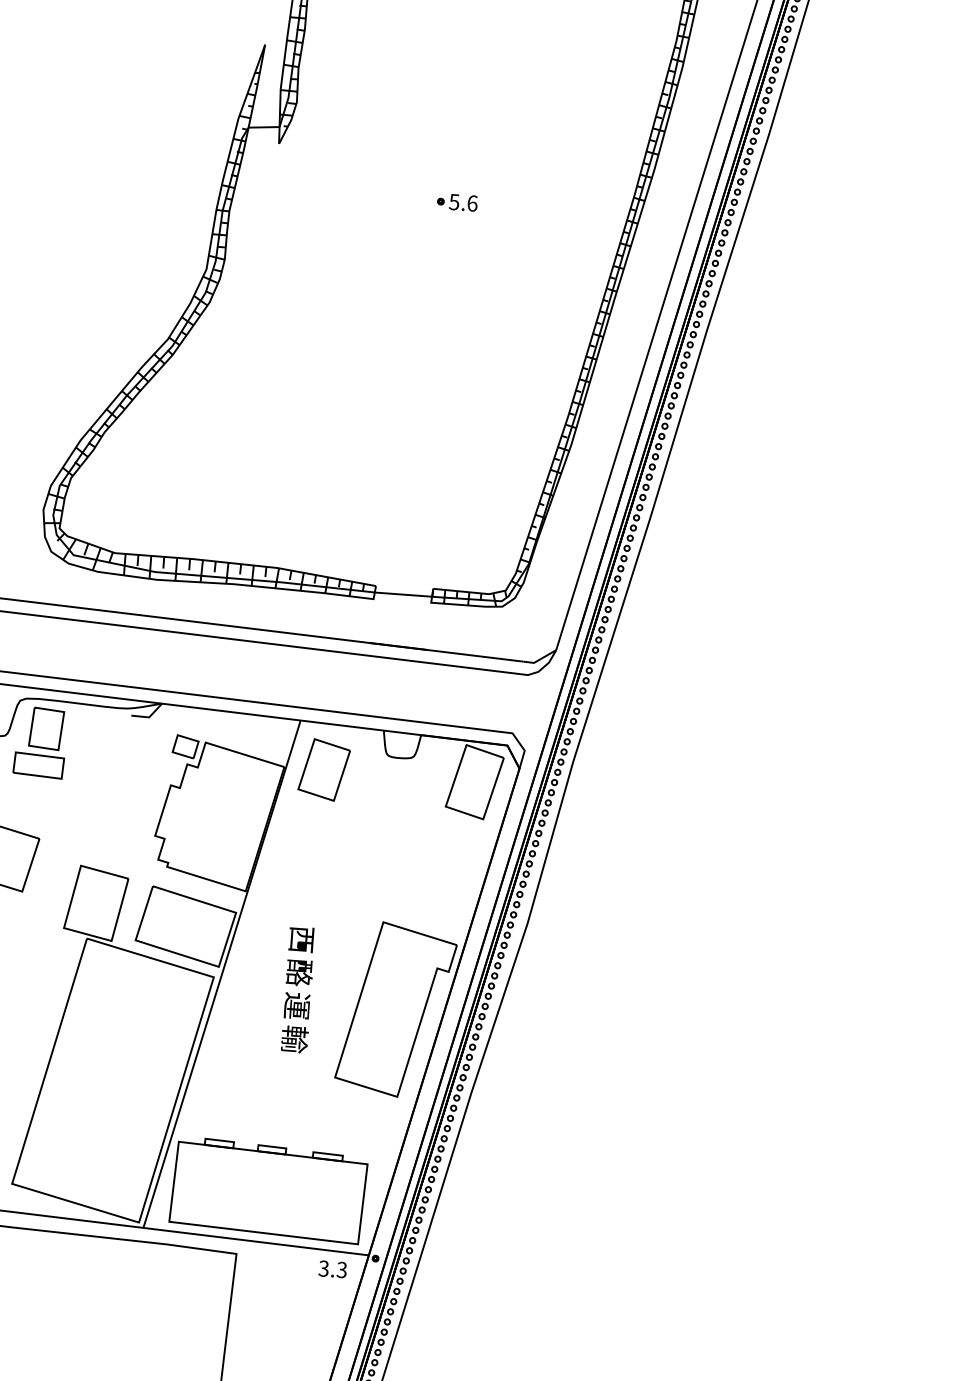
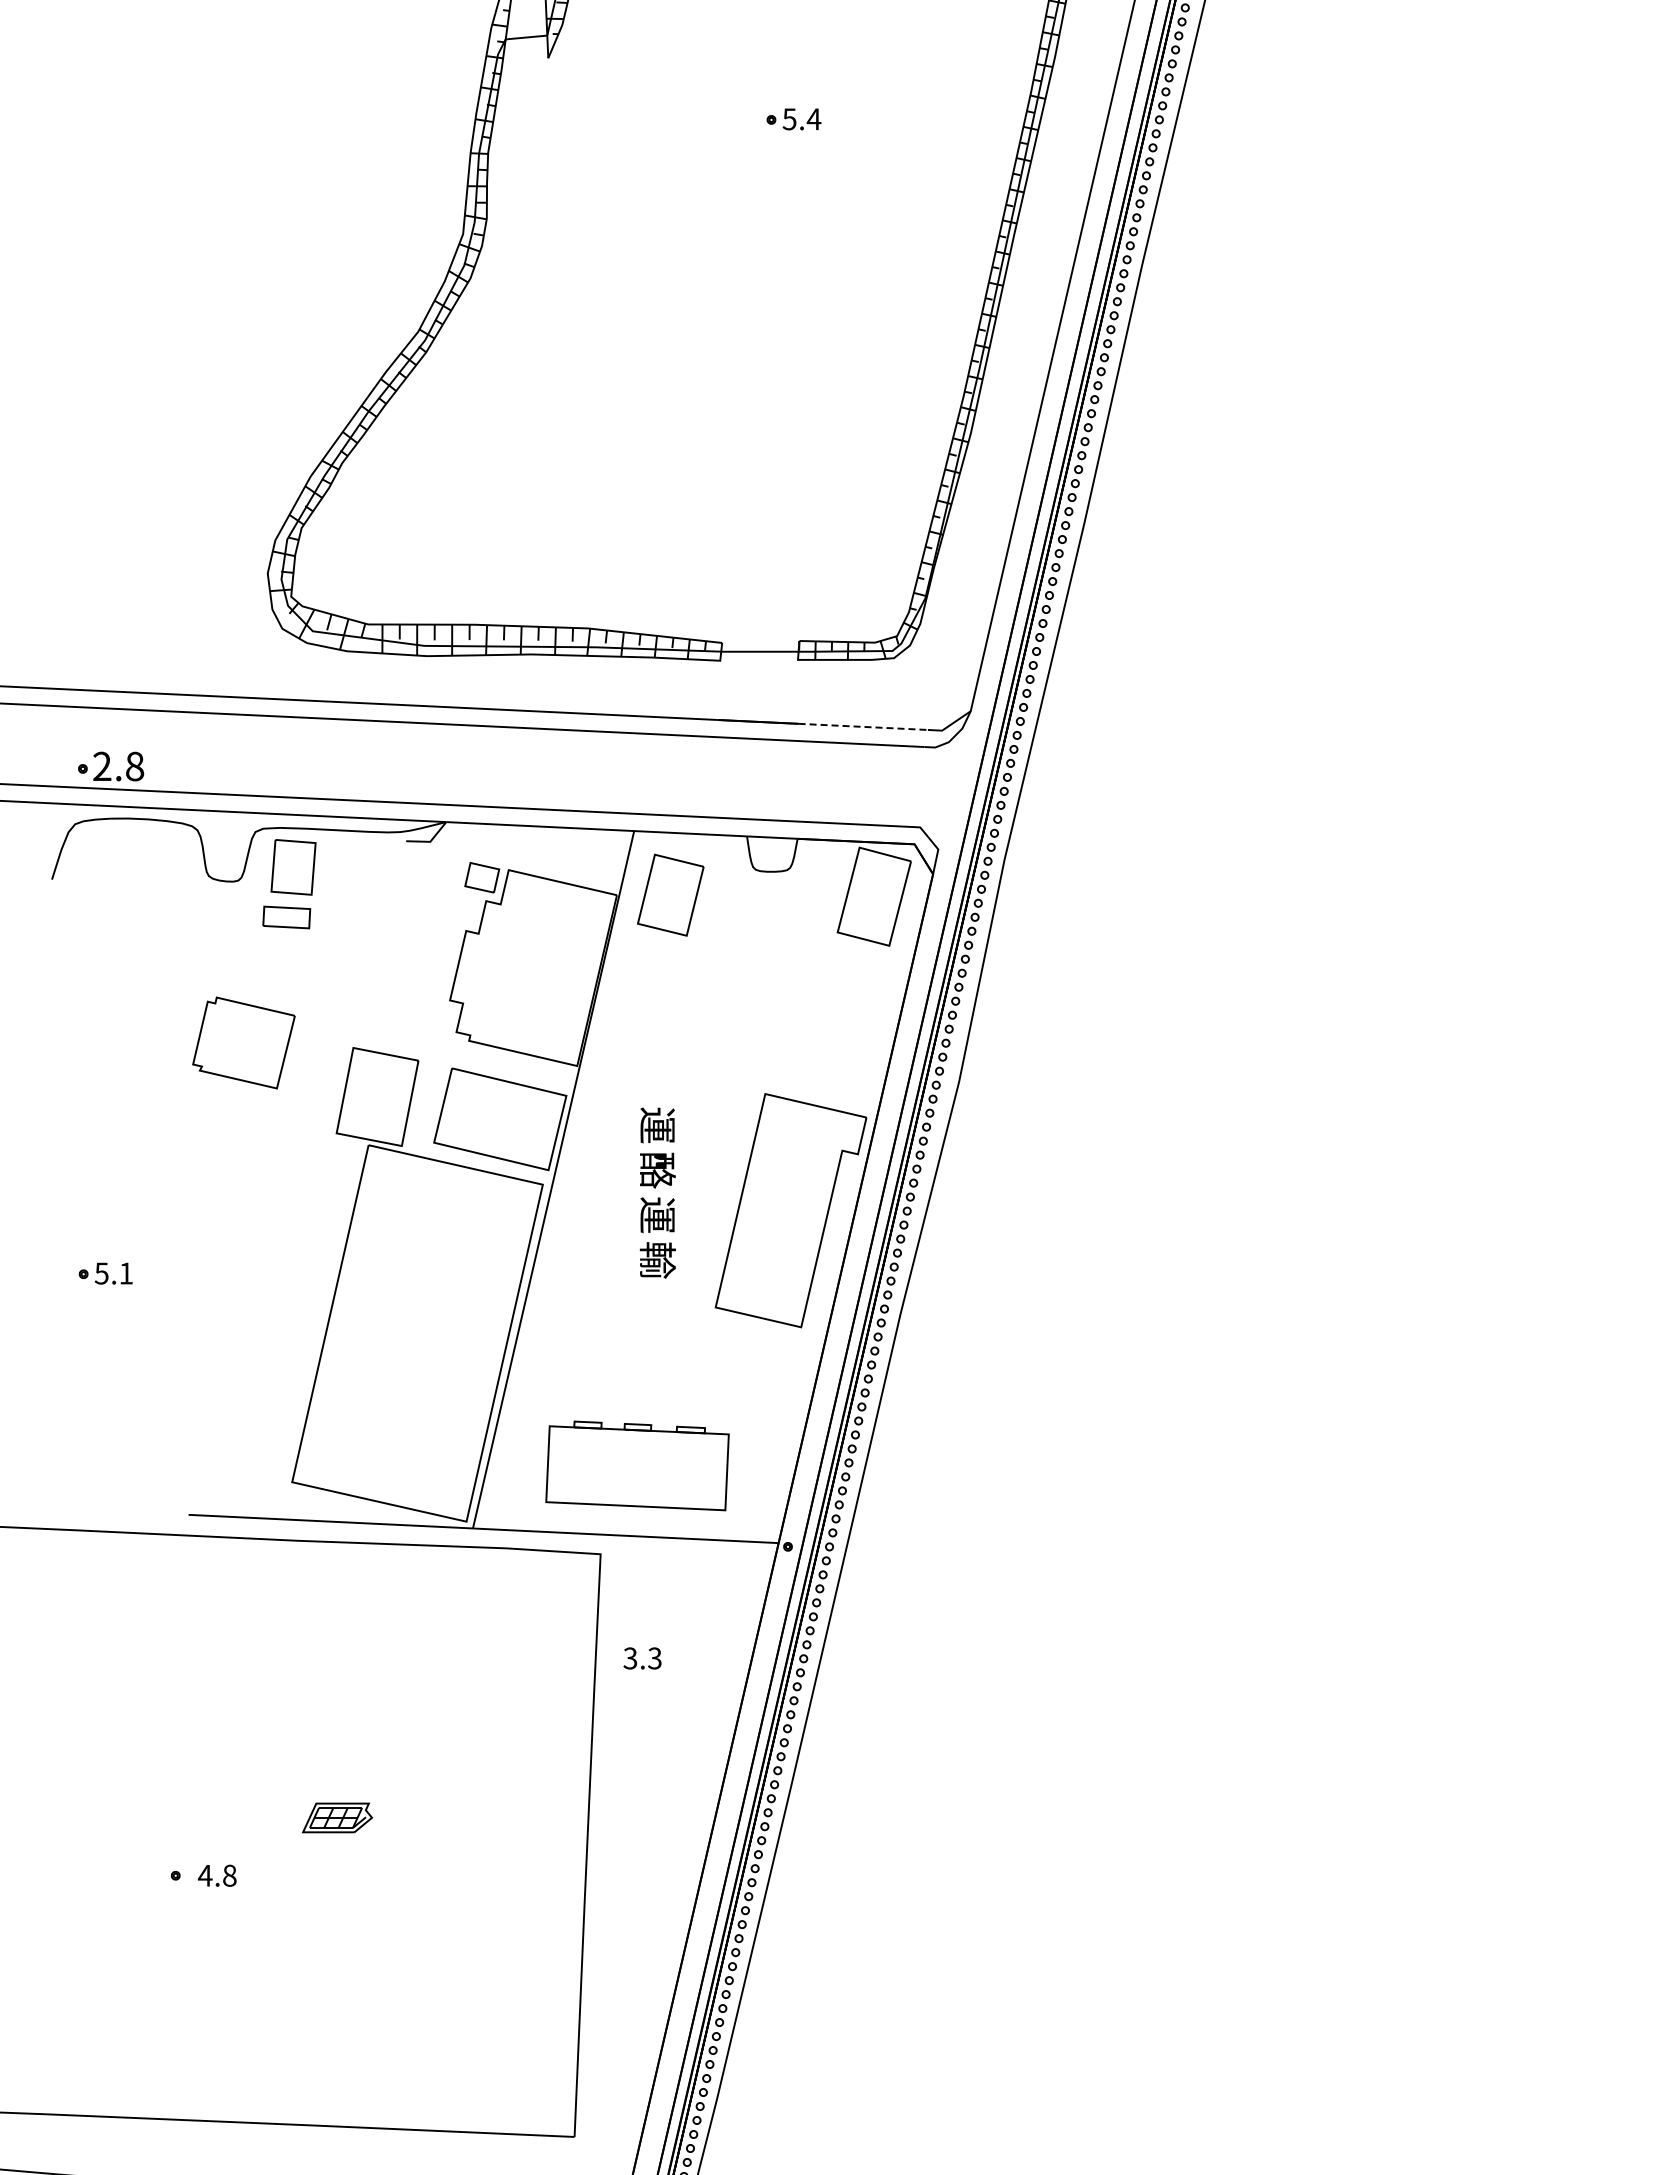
text: (472, 203) -> (813, 119), 5.6 -> 5.4
line: (476, 655) -> (863, 726), solid -> dashed
part: (38, 765) -> (286, 917), size x0.7
text: (301, 939) -> (657, 1125), 西 -> 運
part: (268, 1190) -> (637, 1465), size x0.7
text: (332, 1269) -> (642, 1658), moved

